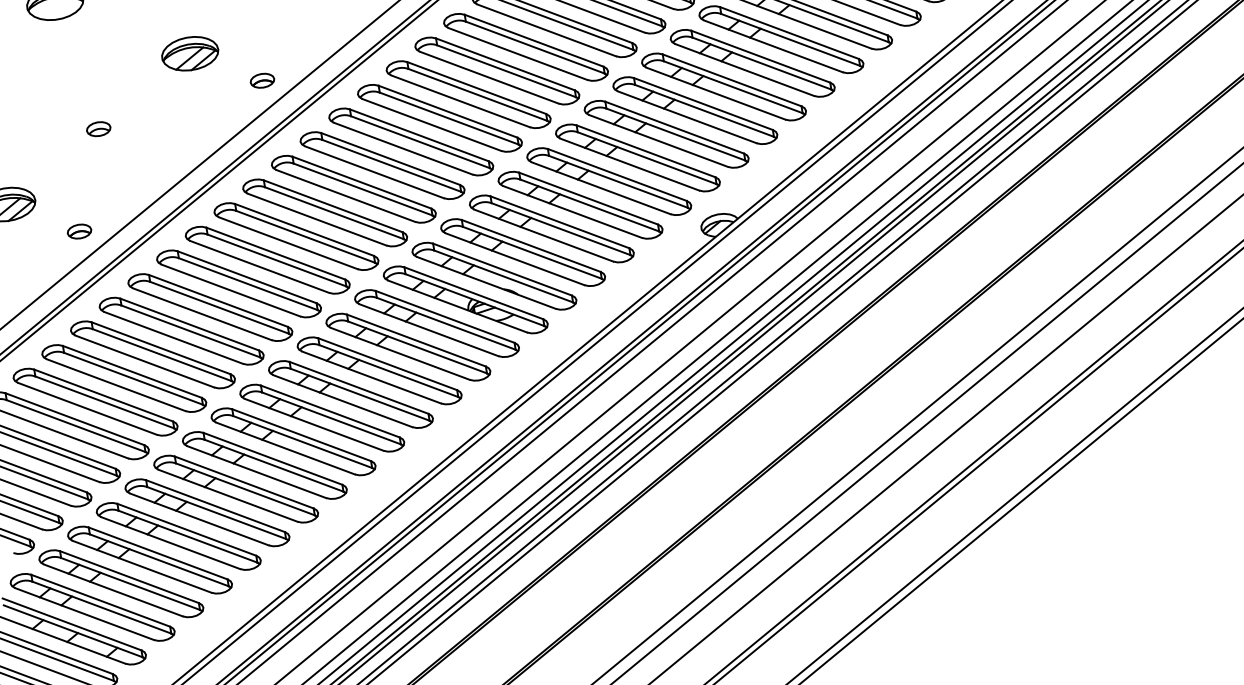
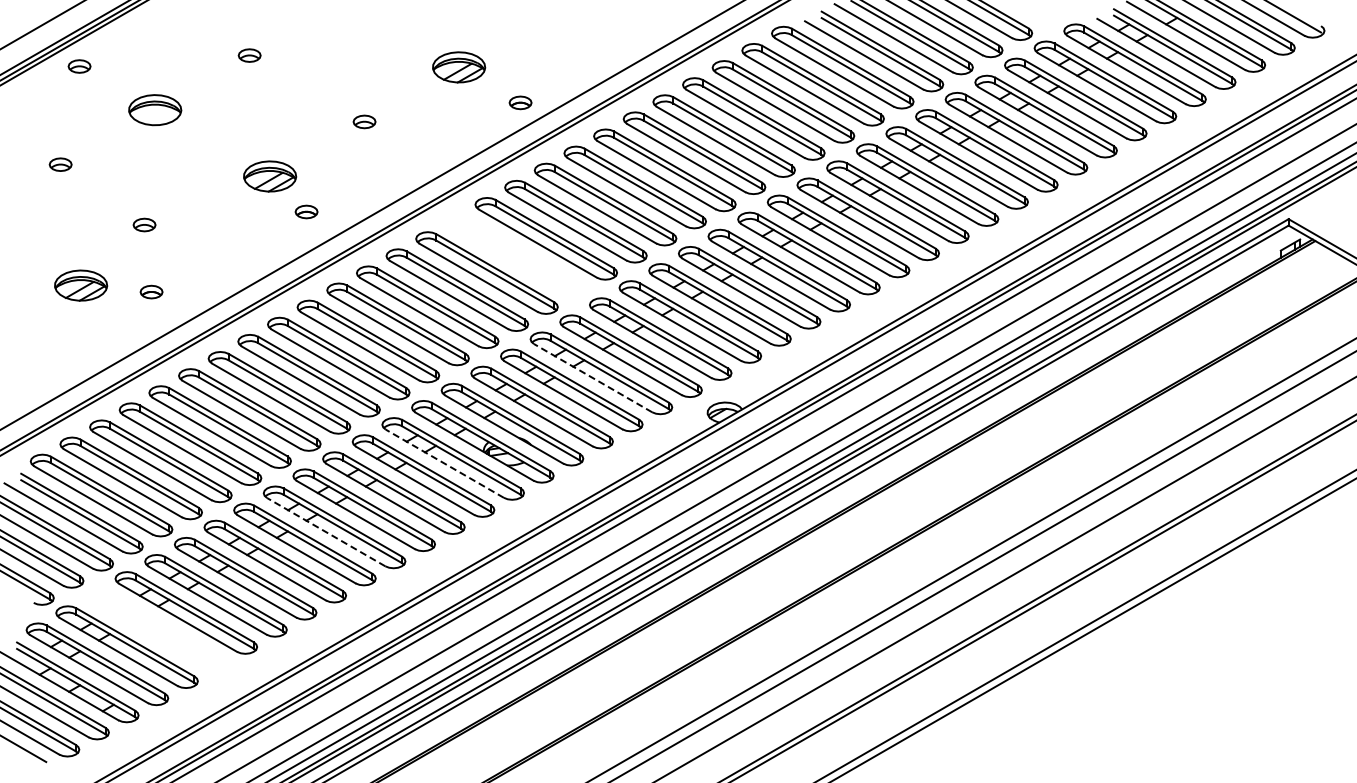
part: (262, 80) -> (306, 211), moved
part: (468, 94) -> (516, 255), removed
part: (98, 128) -> (144, 224), moved
line: (571, 211) -> (592, 377), solid -> dashed
part: (79, 230) -> (151, 291), moved
line: (428, 330) -> (444, 463), solid -> dashed
line: (313, 424) -> (325, 531), solid -> dashed
part: (149, 559) -> (156, 629), removed

